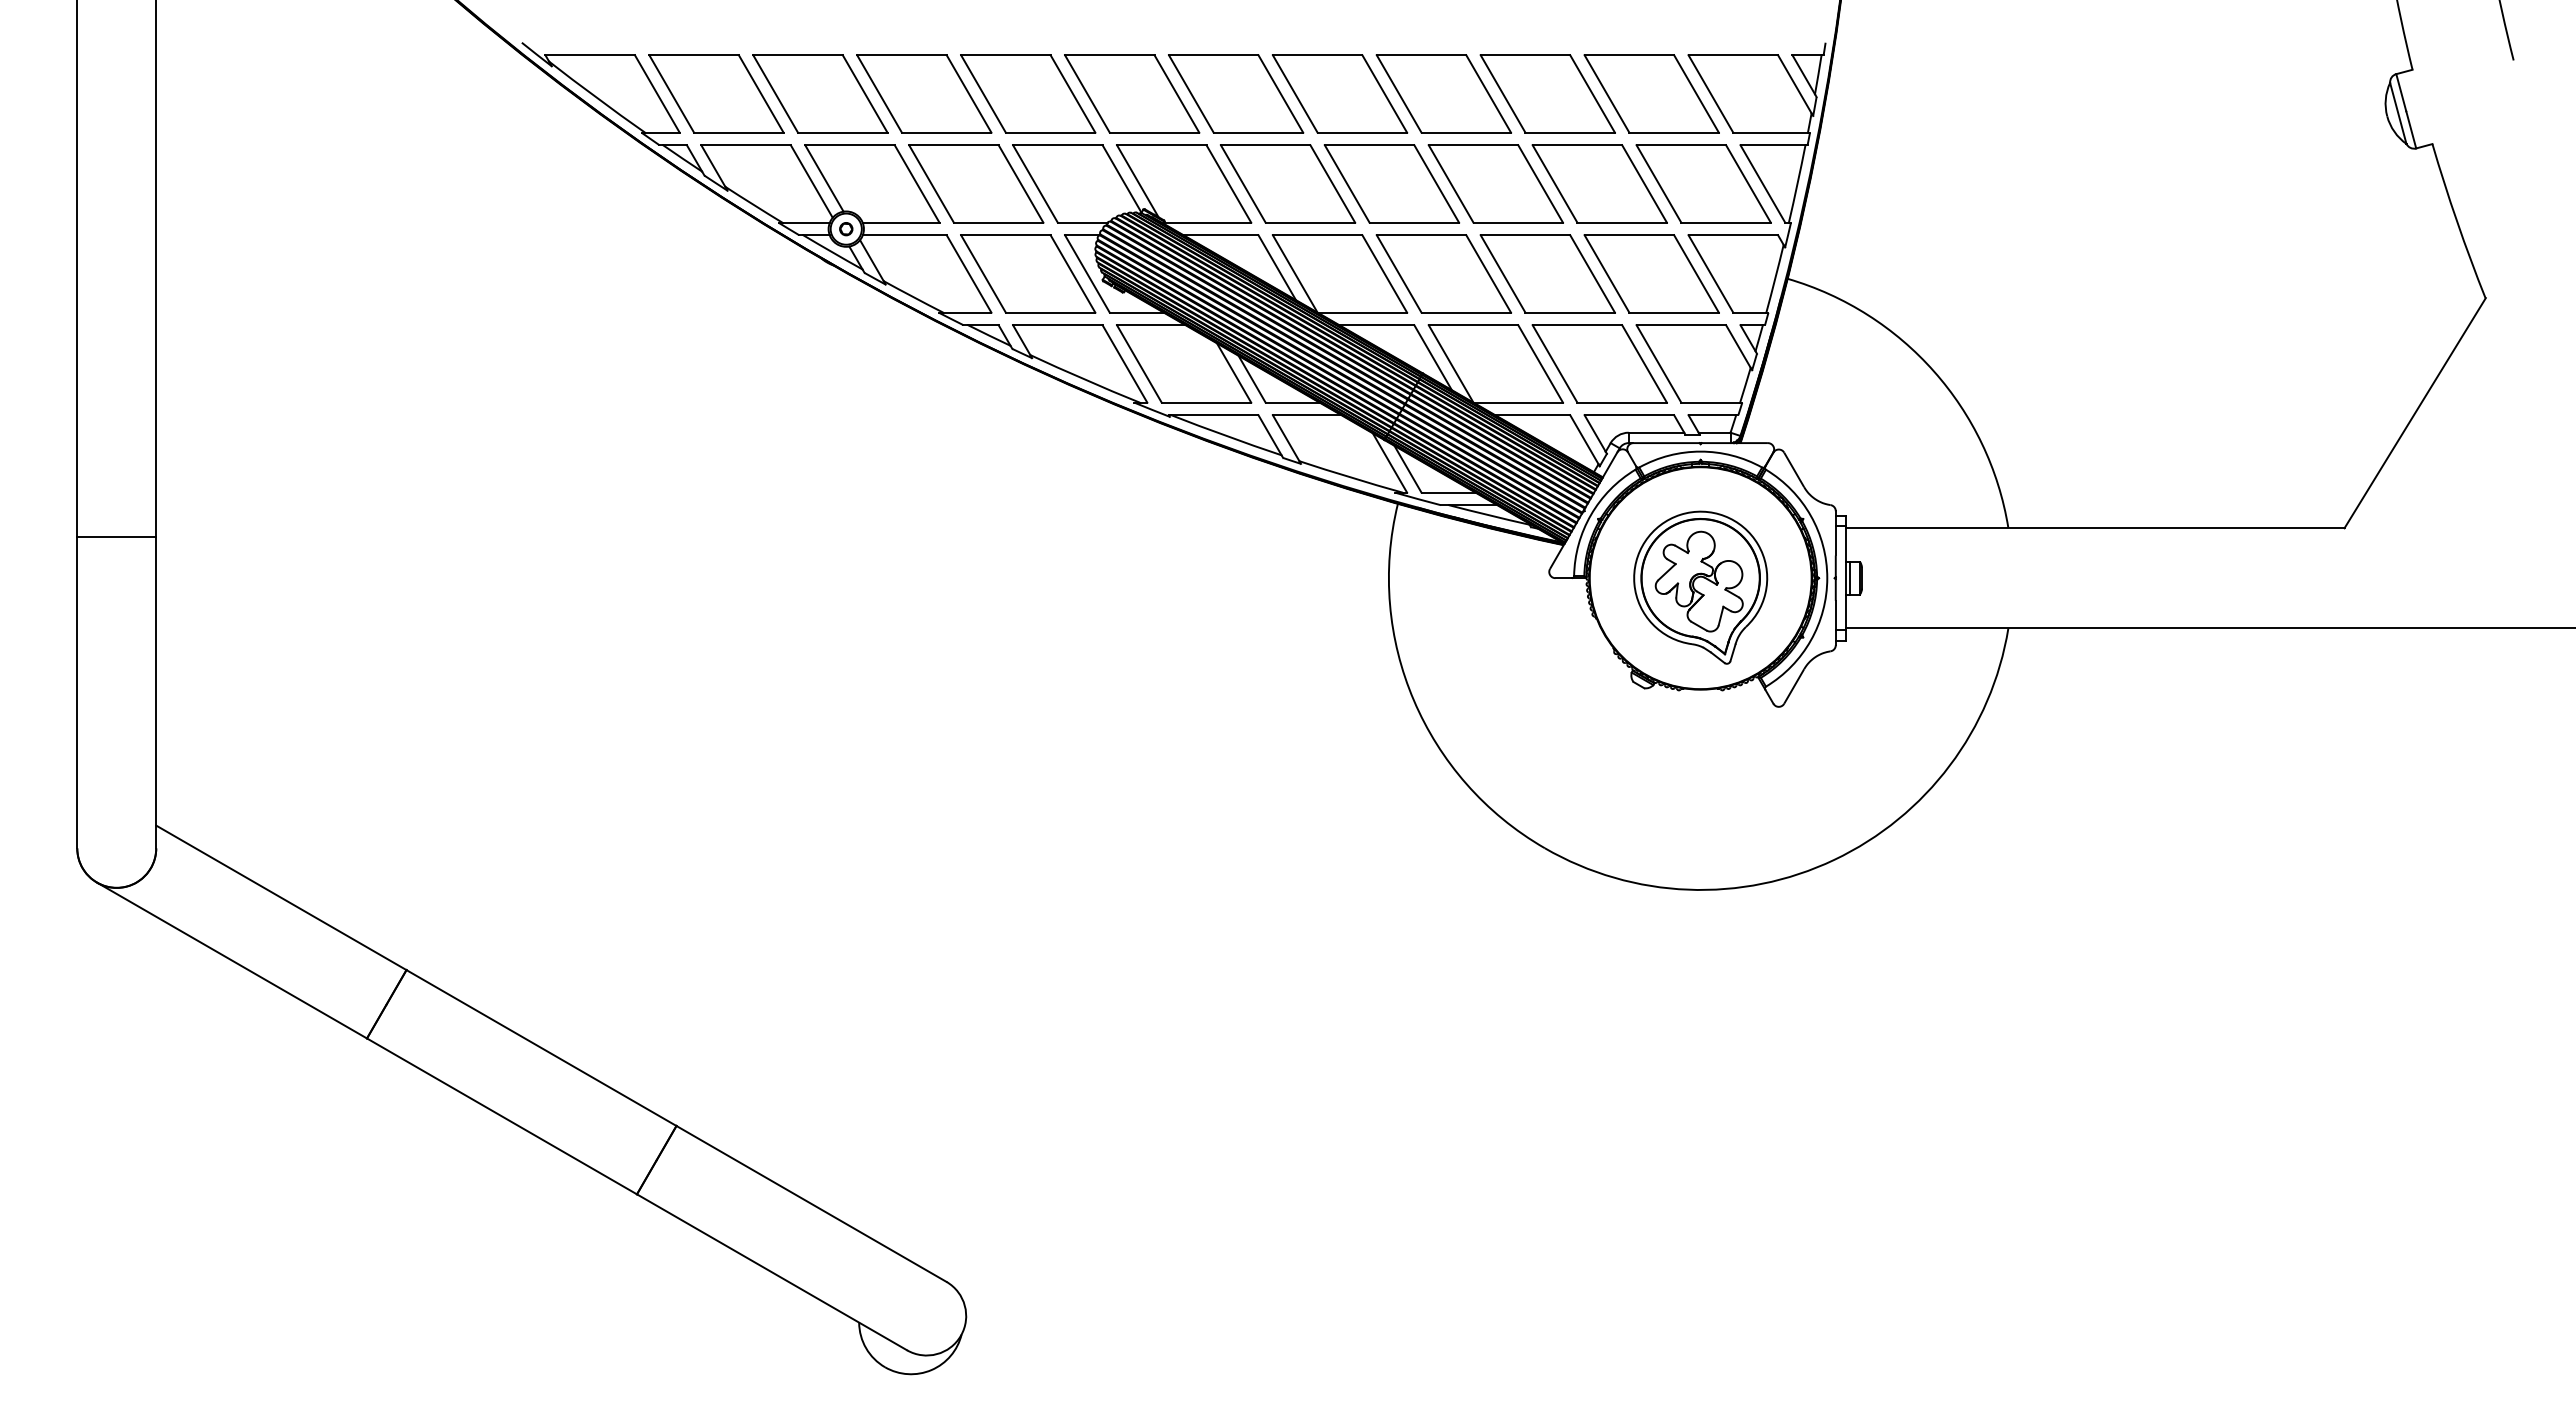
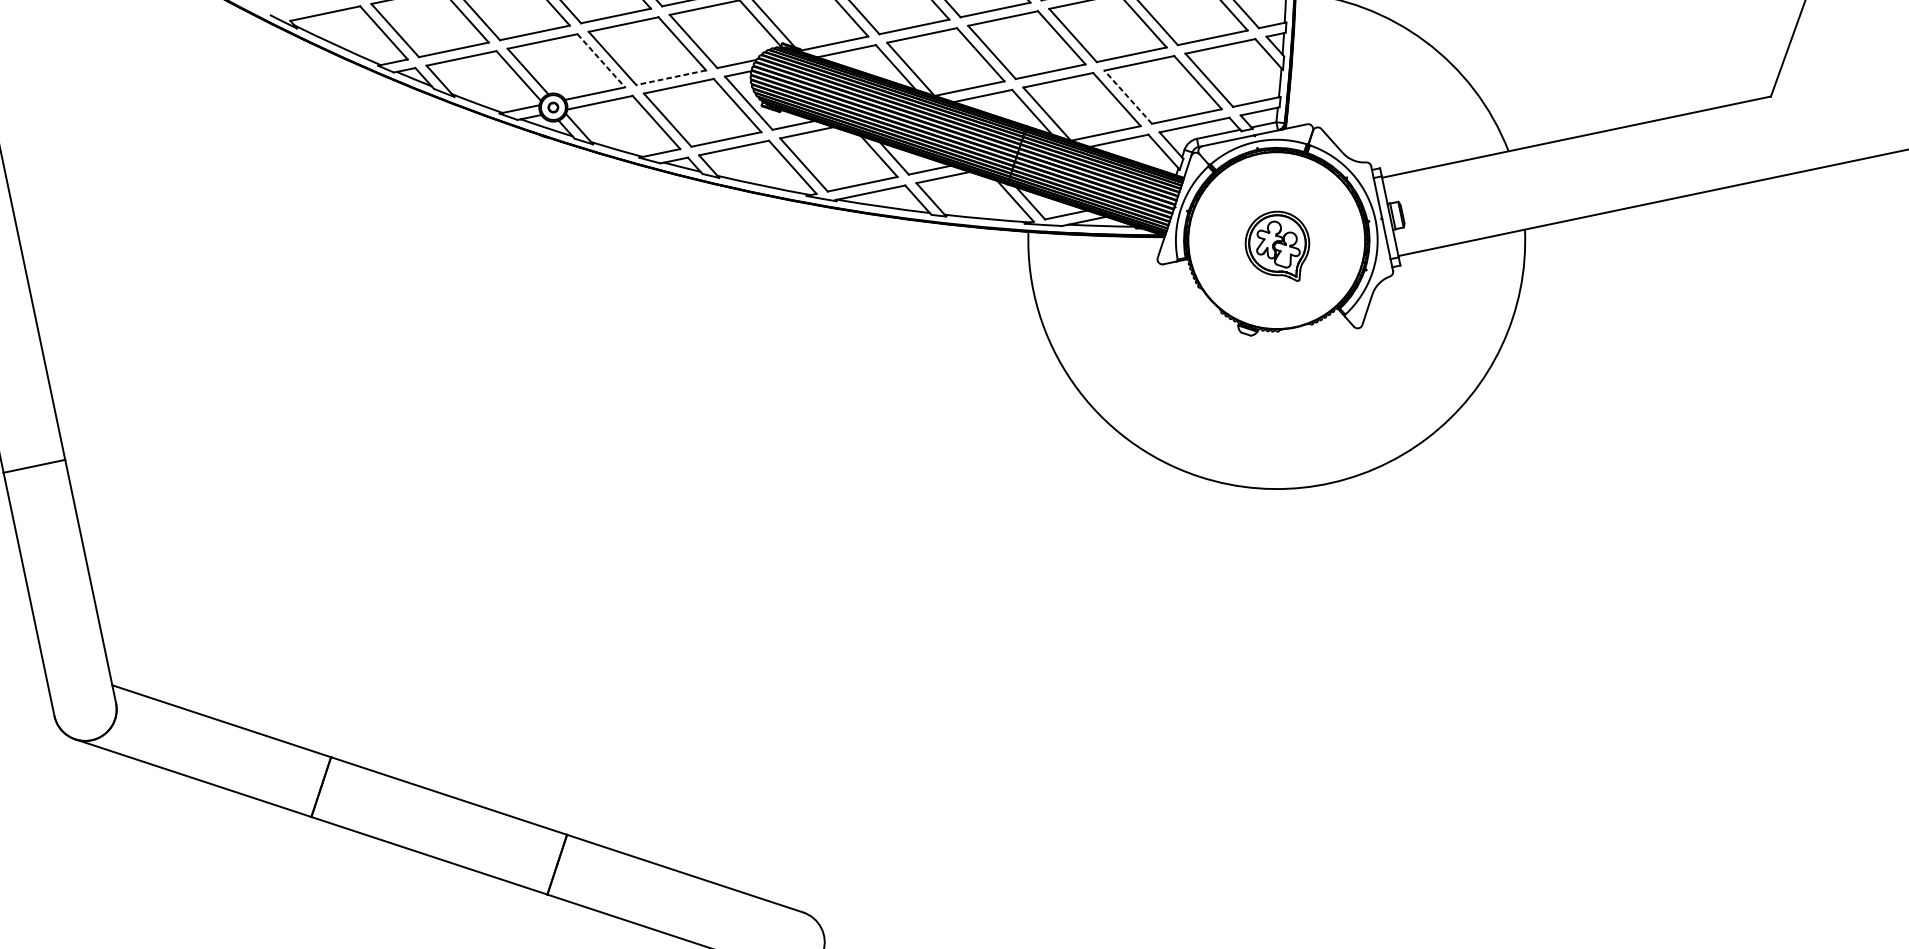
line: (917, 183) -> (601, 60), solid -> dashed
line: (998, 222) -> (671, 77), solid -> dashed
line: (1555, 363) -> (1128, 96), solid -> dashed
part: (1700, 587) -> (1278, 247), size x0.6

